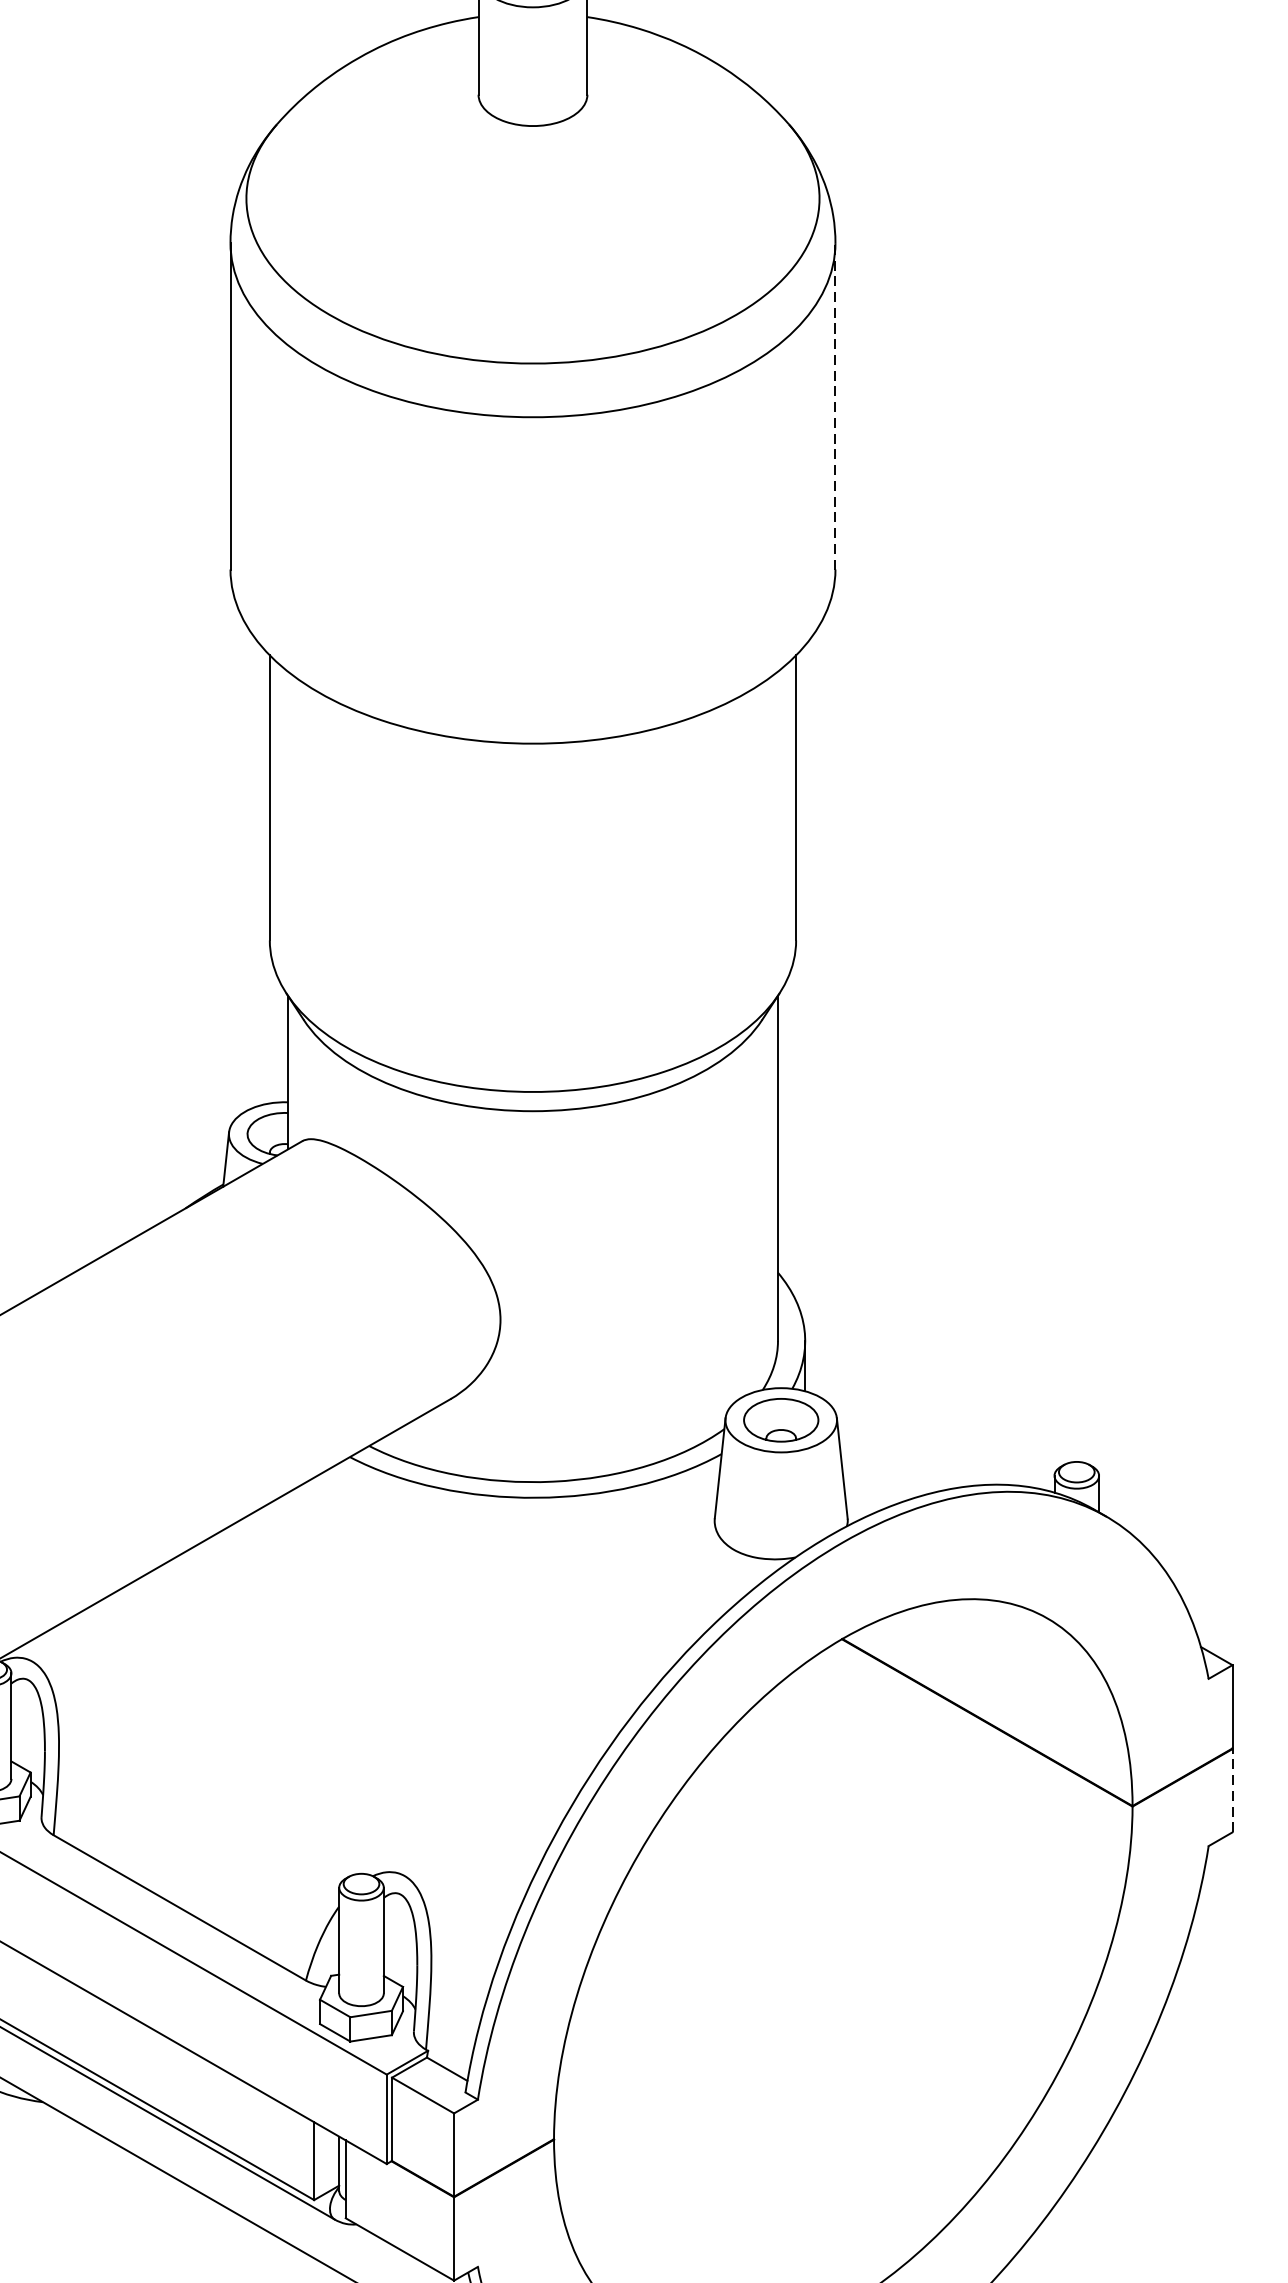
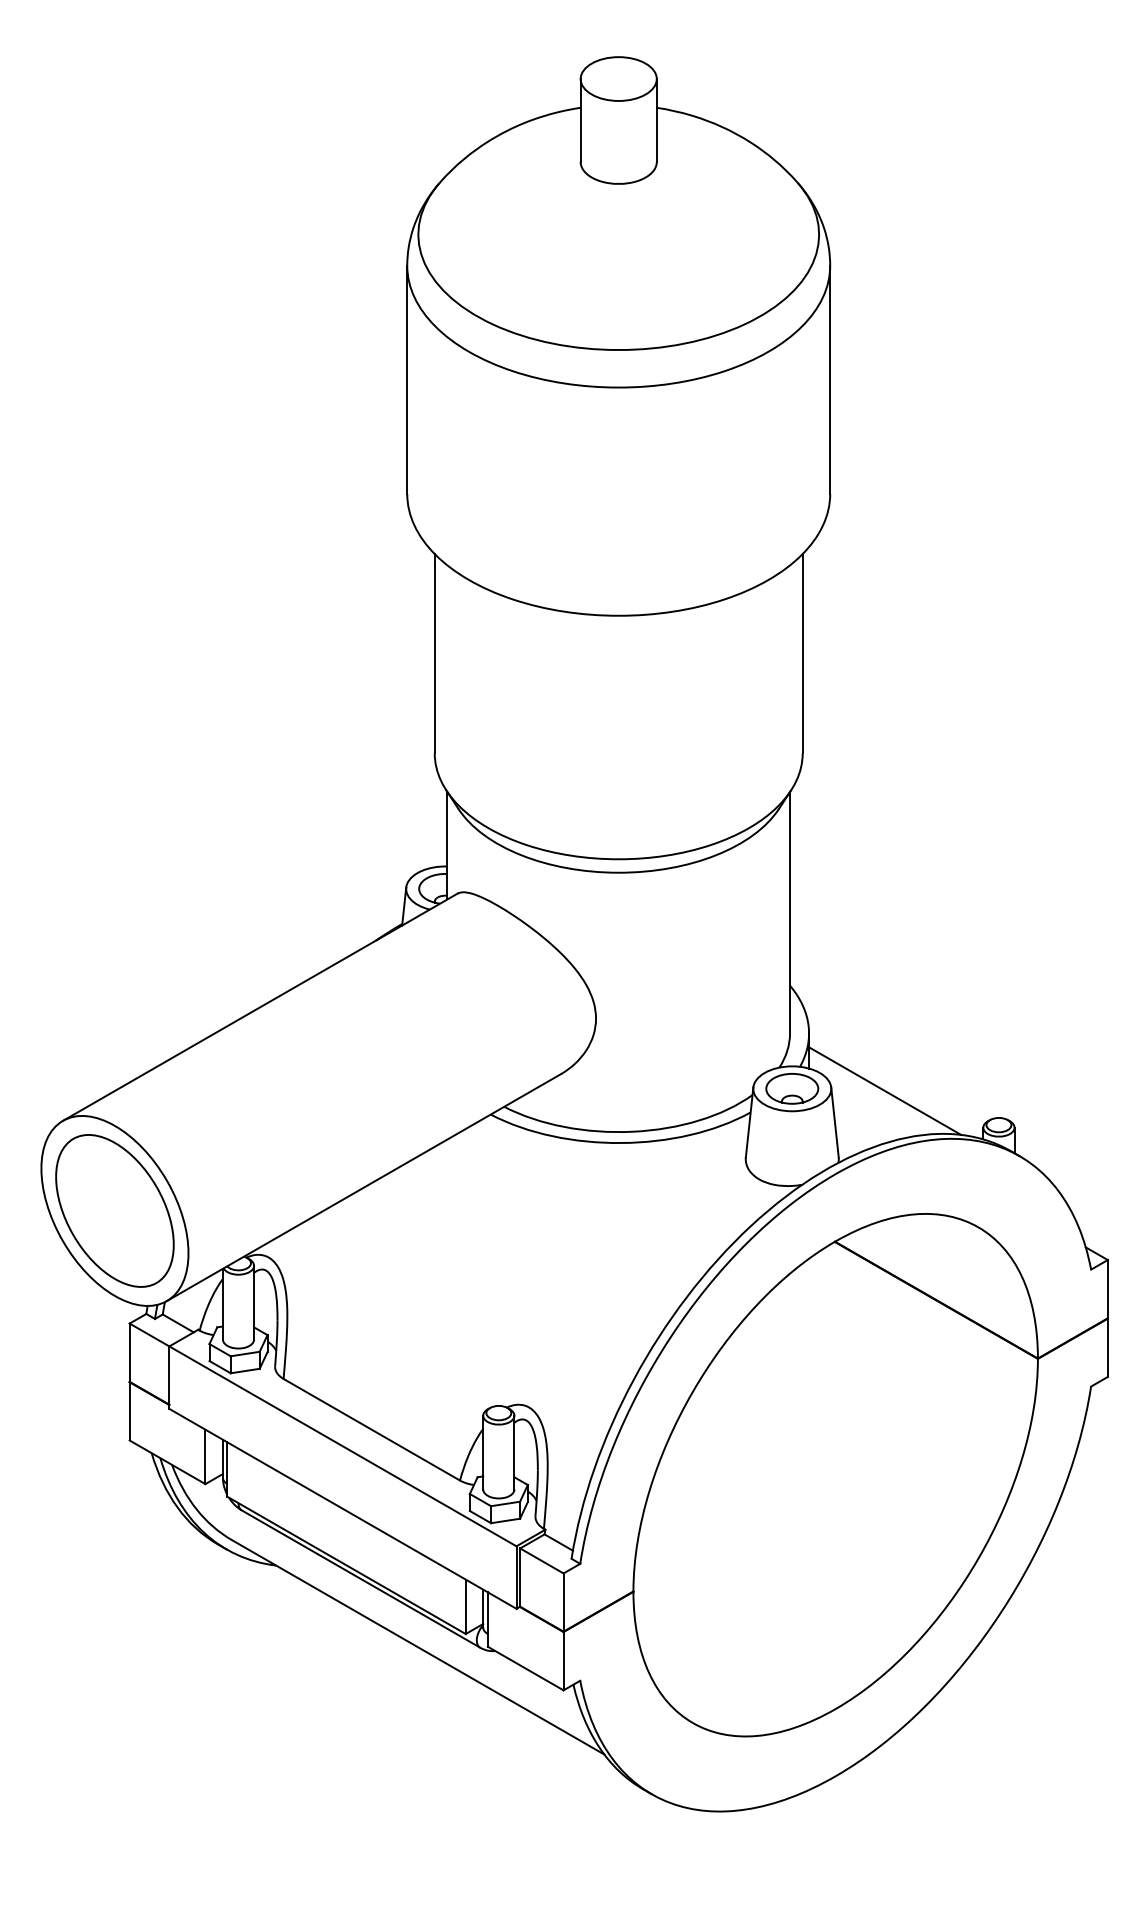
line: (835, 405) -> (830, 379), dashed -> solid
line: (914, 1422) -> (885, 1090), added
line: (1232, 1790) -> (1107, 1347), dashed -> solid

